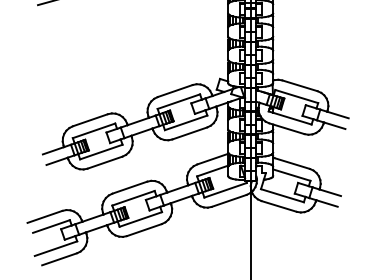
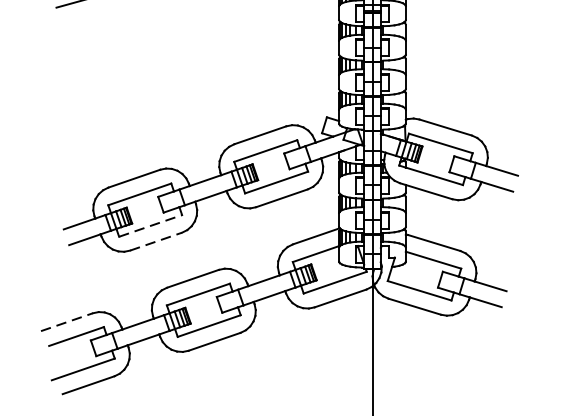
line: (101, 151) -> (150, 225), solid -> dashed
line: (105, 162) -> (156, 241), solid -> dashed
line: (45, 216) -> (67, 321), solid -> dashed

